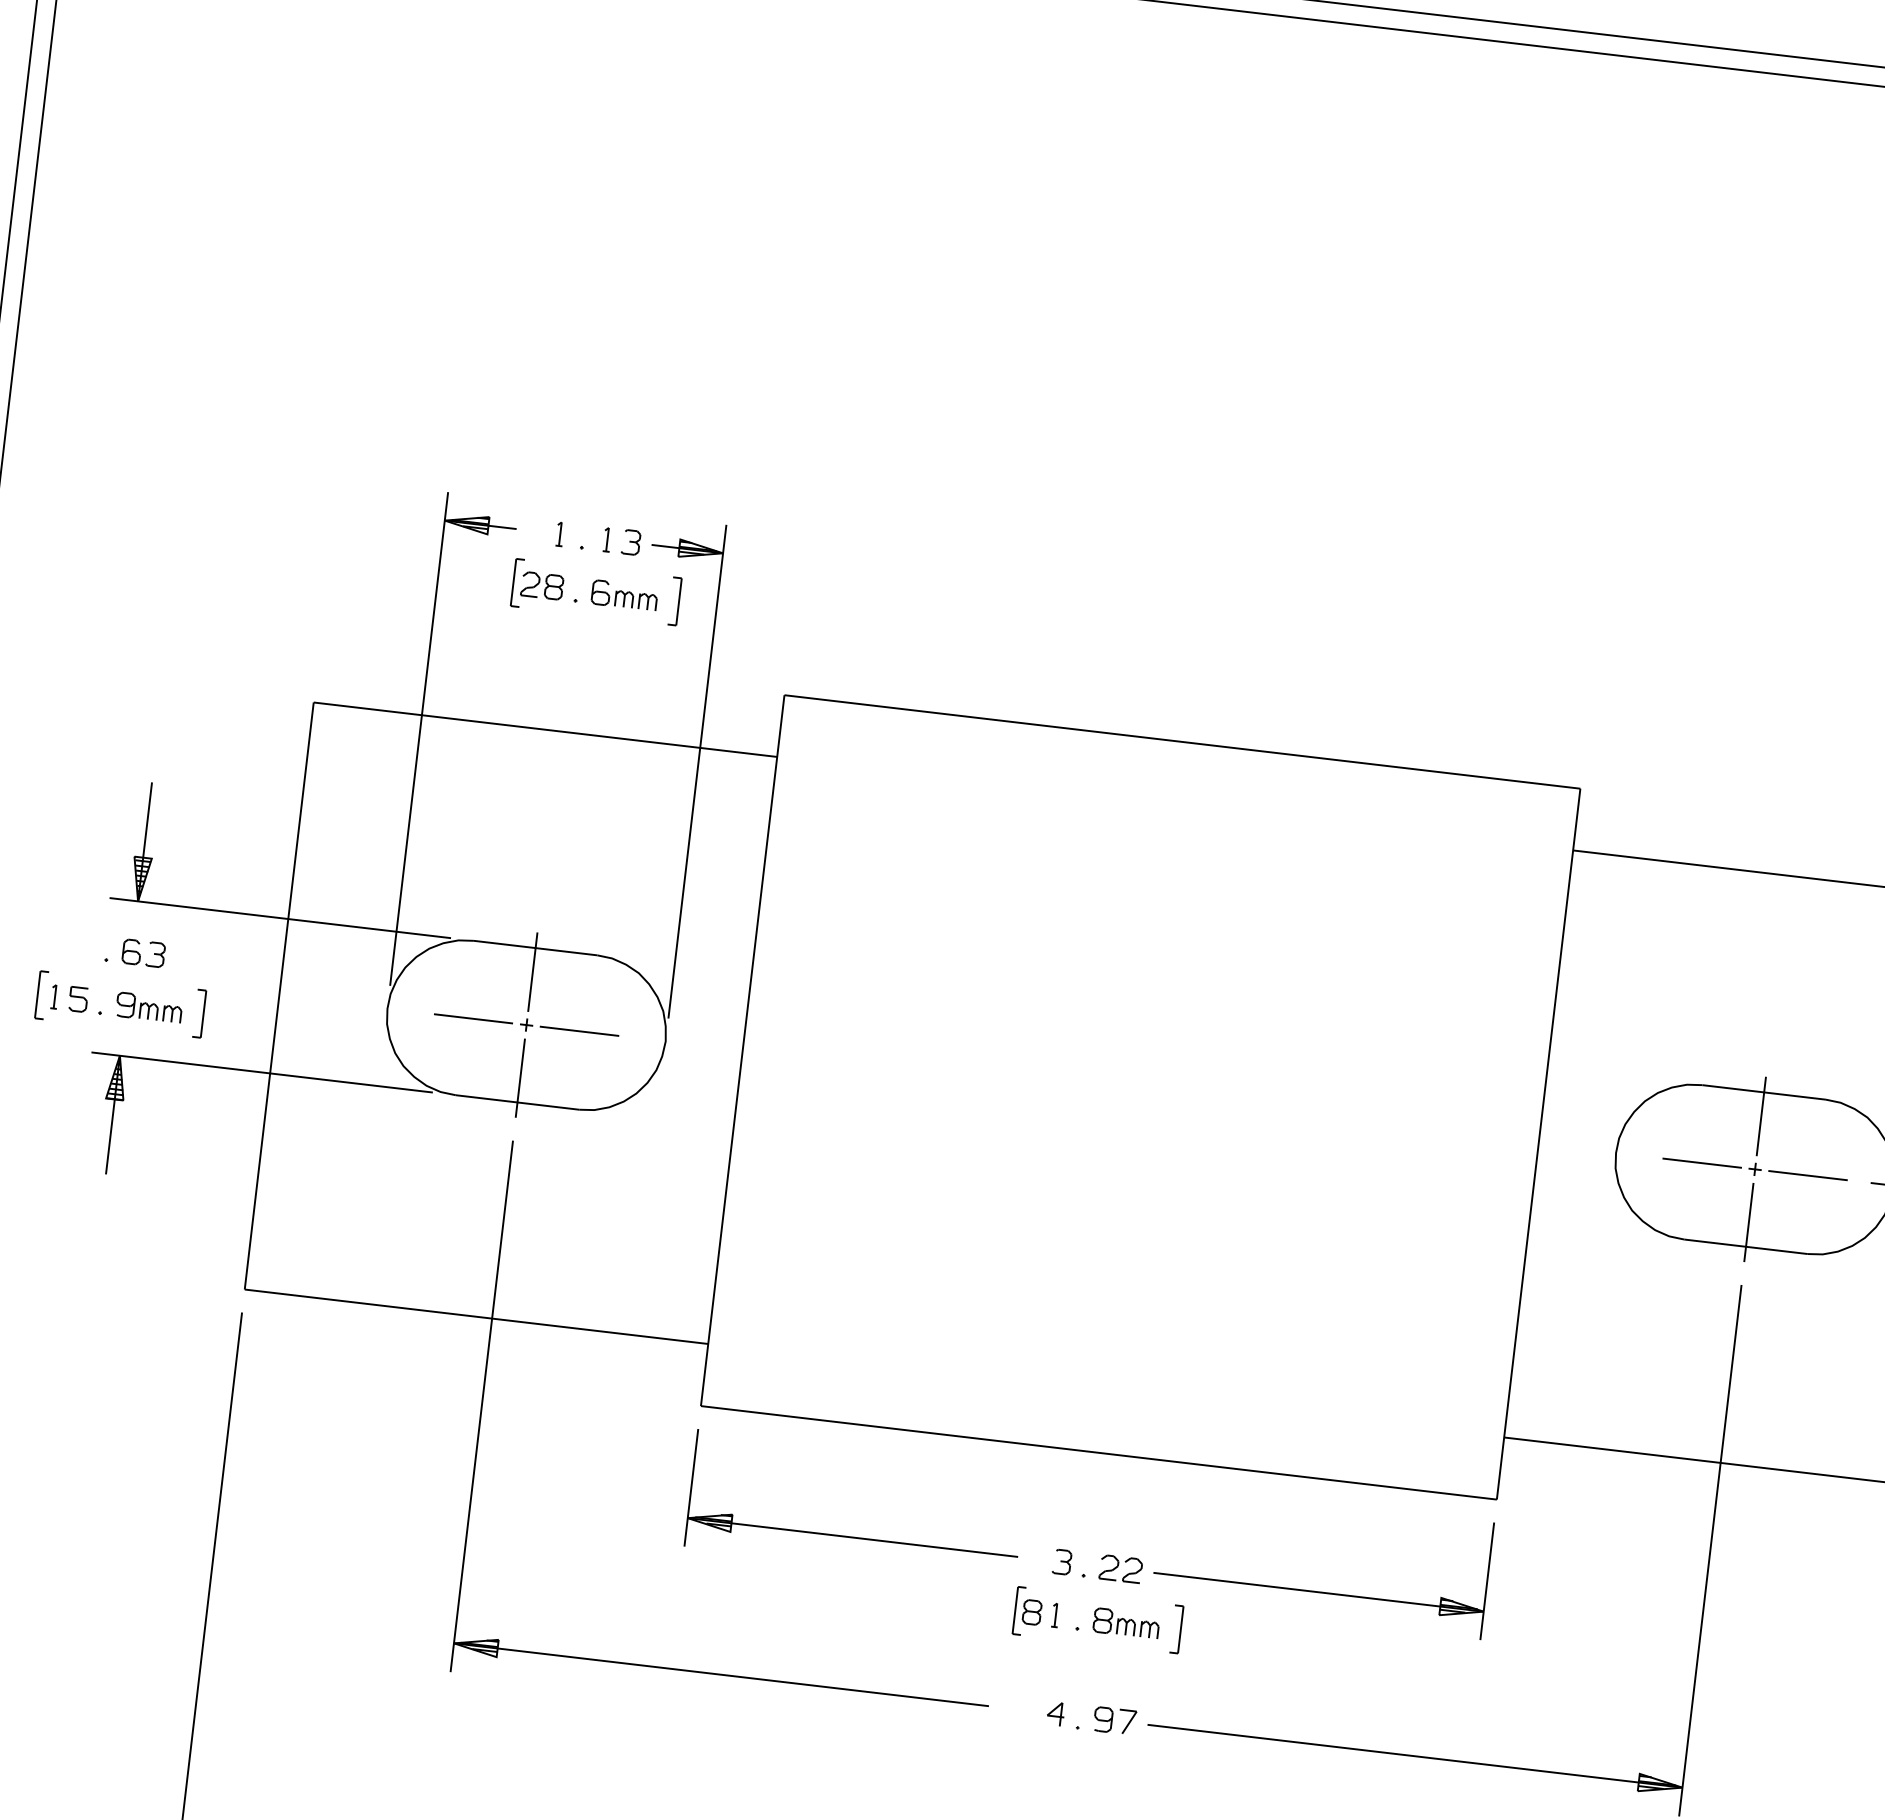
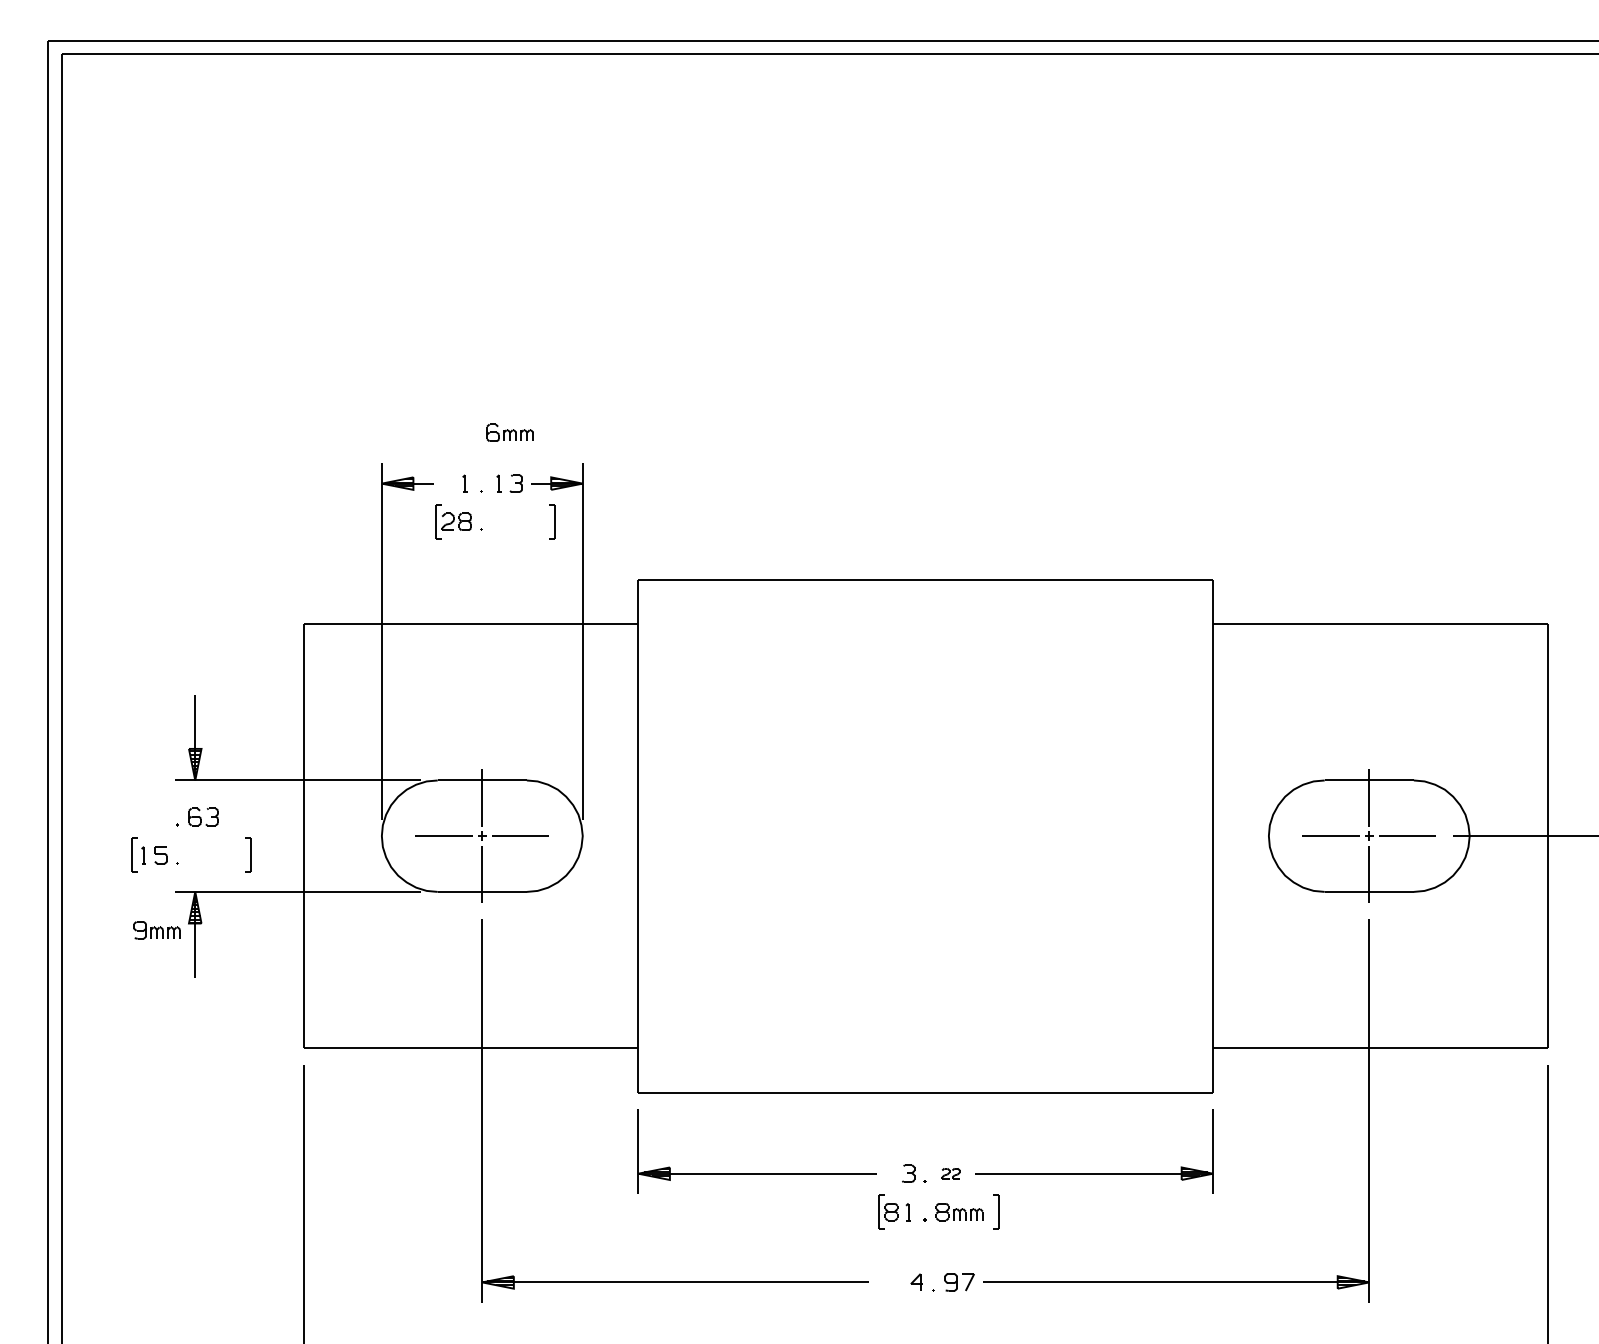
part: (623, 594) -> (509, 432), moved
part: (148, 1007) -> (156, 930), moved
part: (1120, 1568) -> (950, 1173), size x0.6

